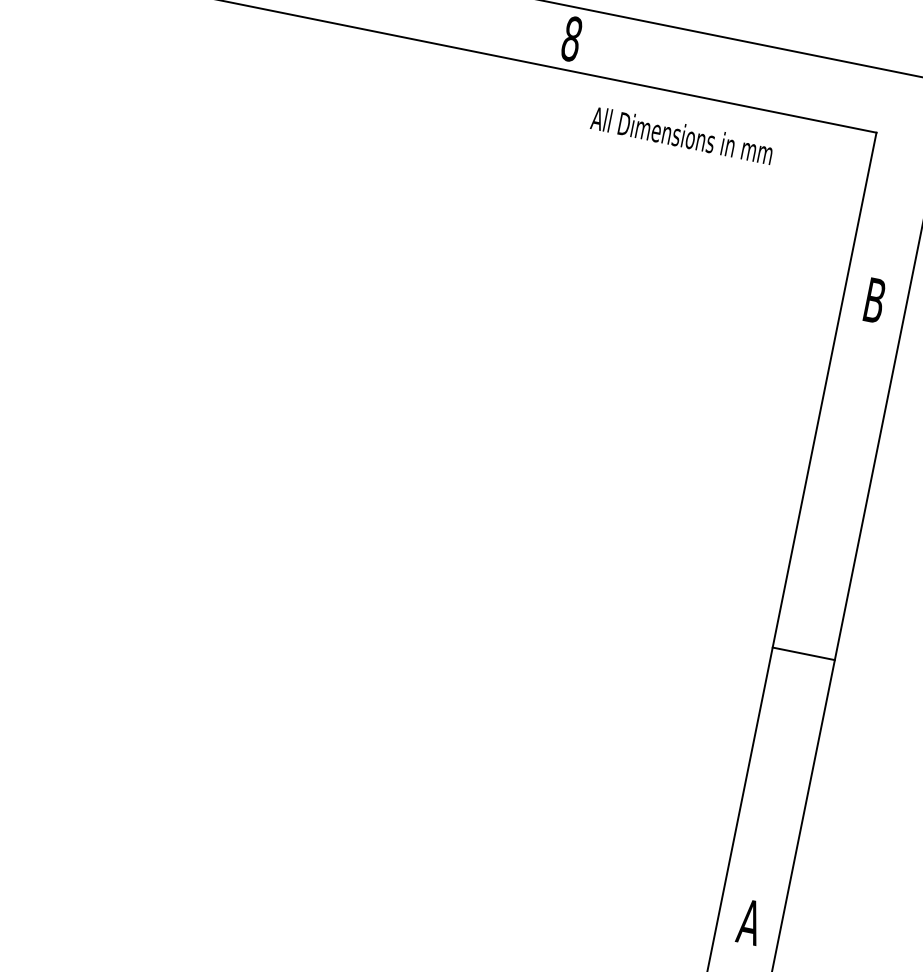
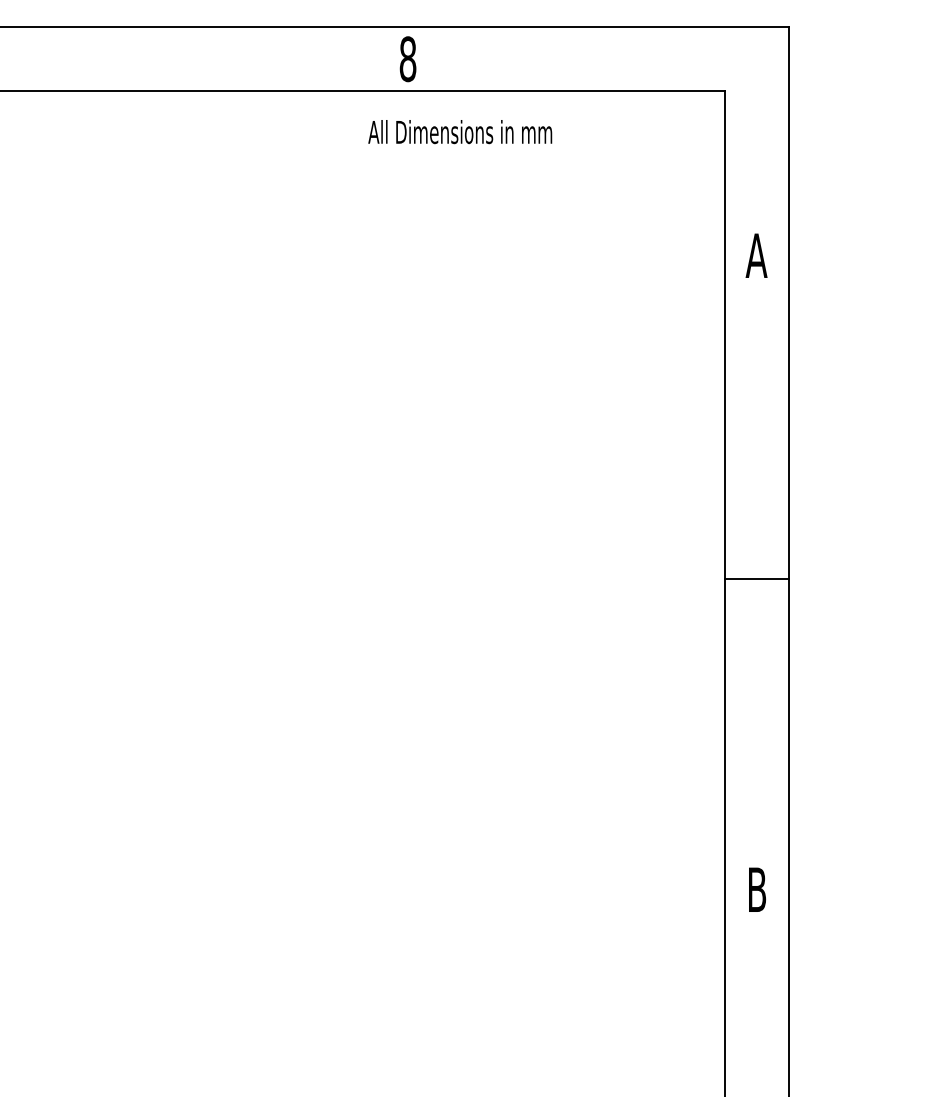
text: (682, 136) -> (460, 132), moved
text: (874, 300) -> (756, 255), B -> A
line: (803, 654) -> (756, 579), moved
text: (749, 921) -> (756, 889), A -> B

